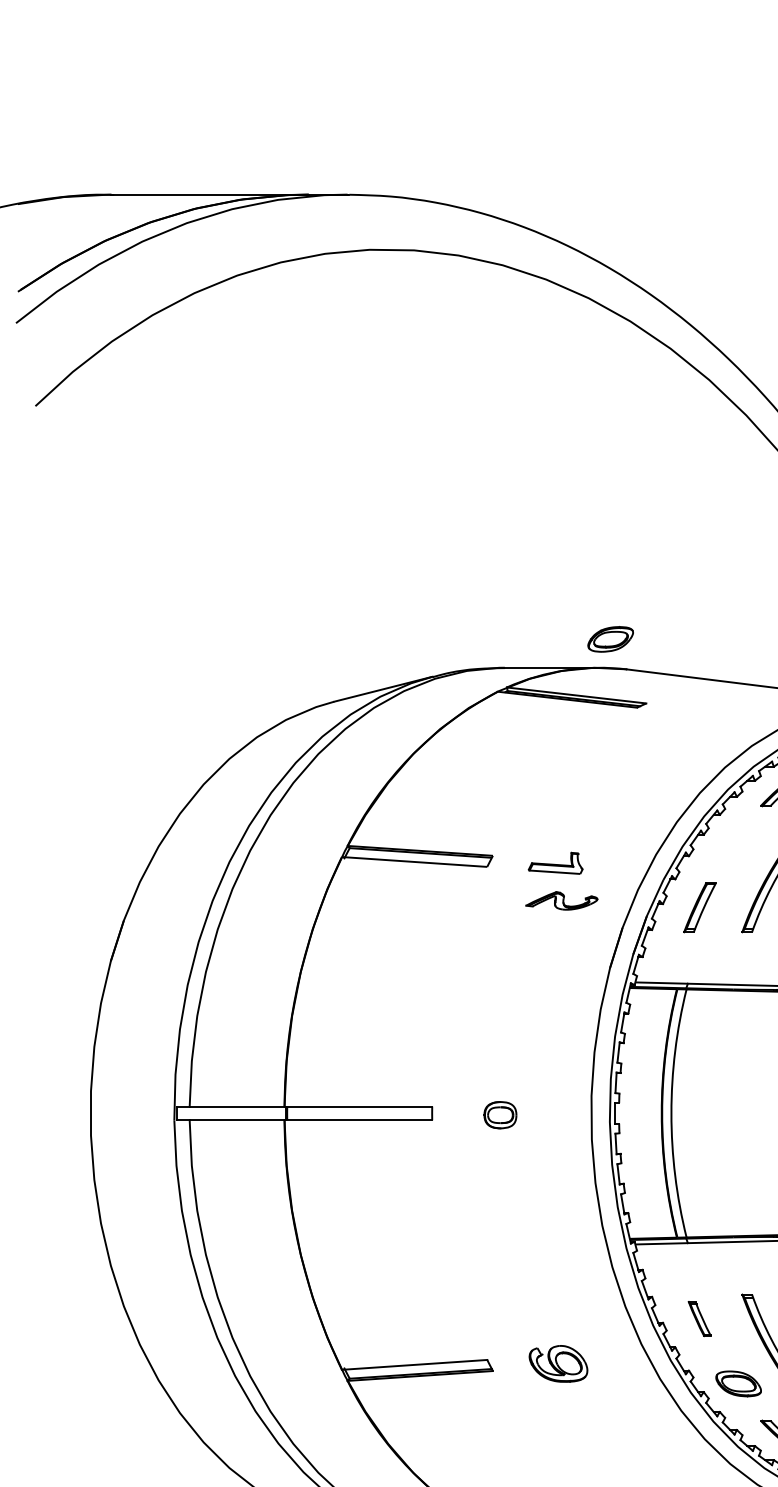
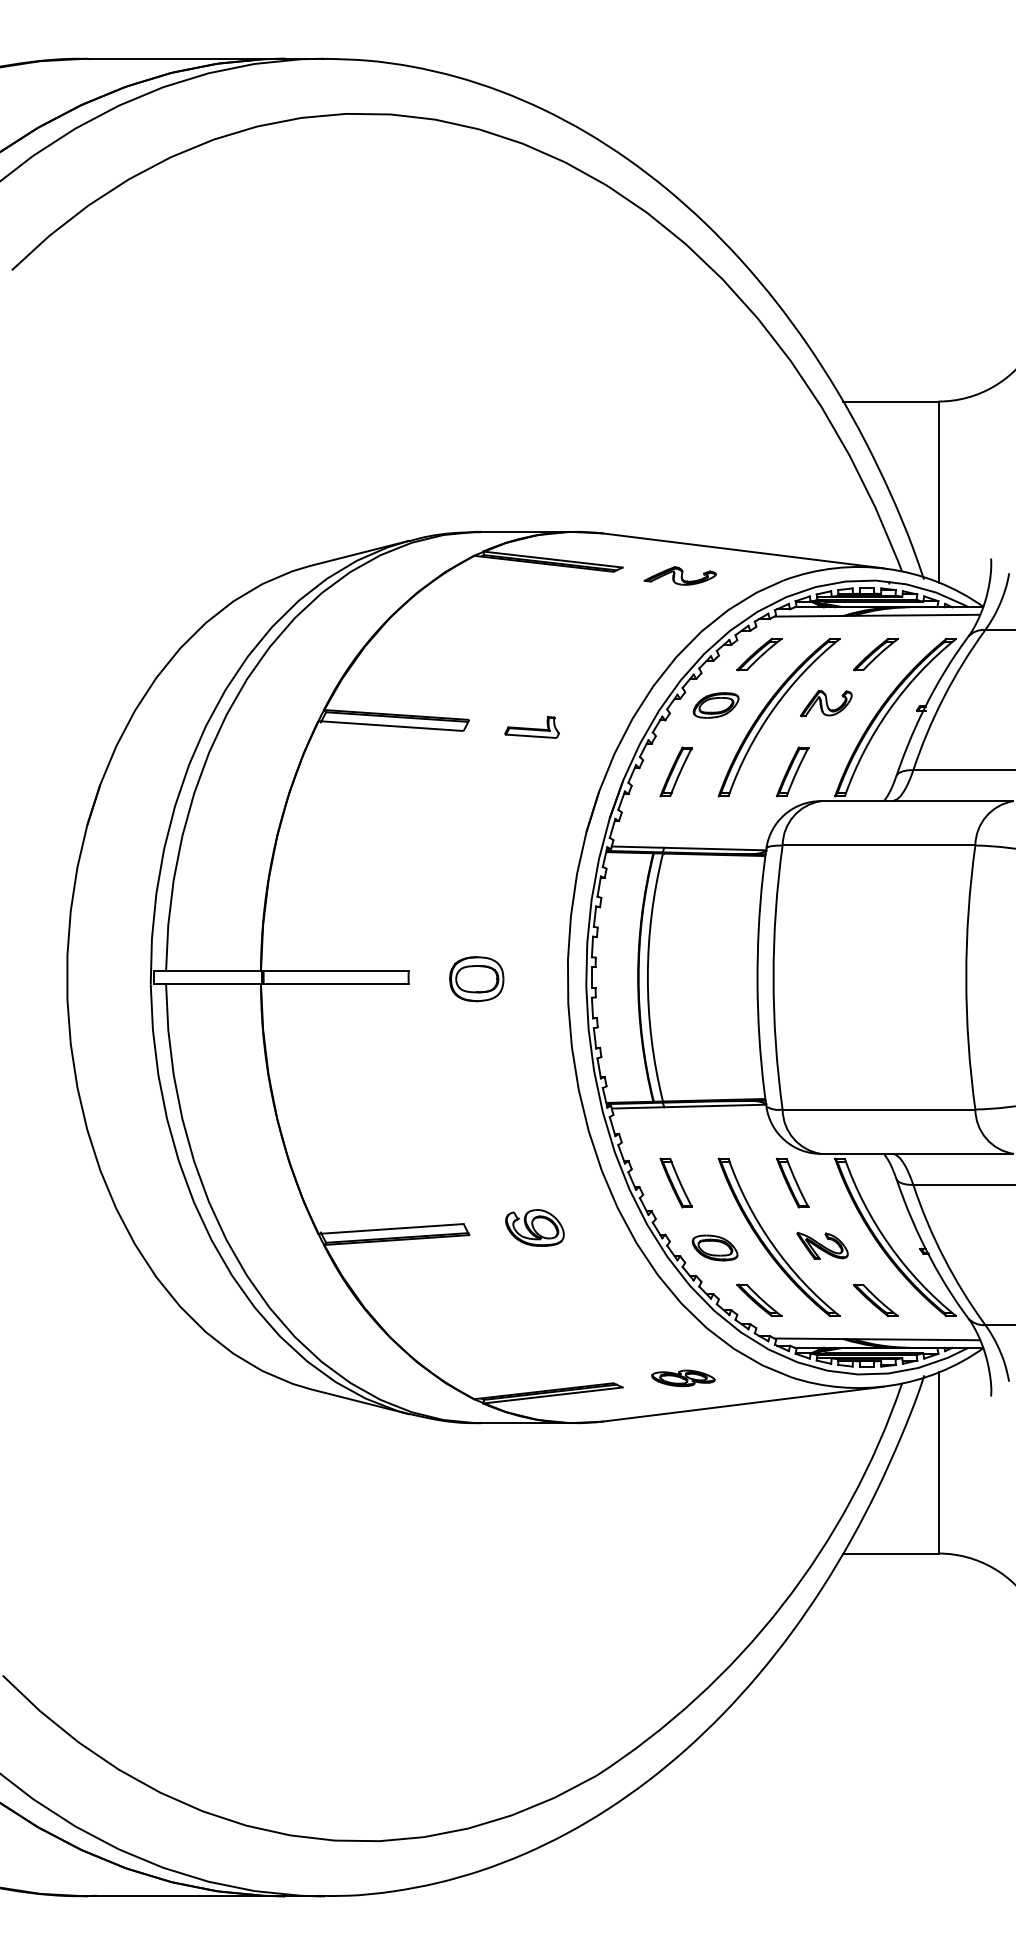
part: (610, 639) -> (715, 705), moved
part: (561, 900) -> (679, 575), moved
part: (500, 1115) -> (476, 979), size x1.67
part: (699, 1318) -> (675, 1182), size x1.43

